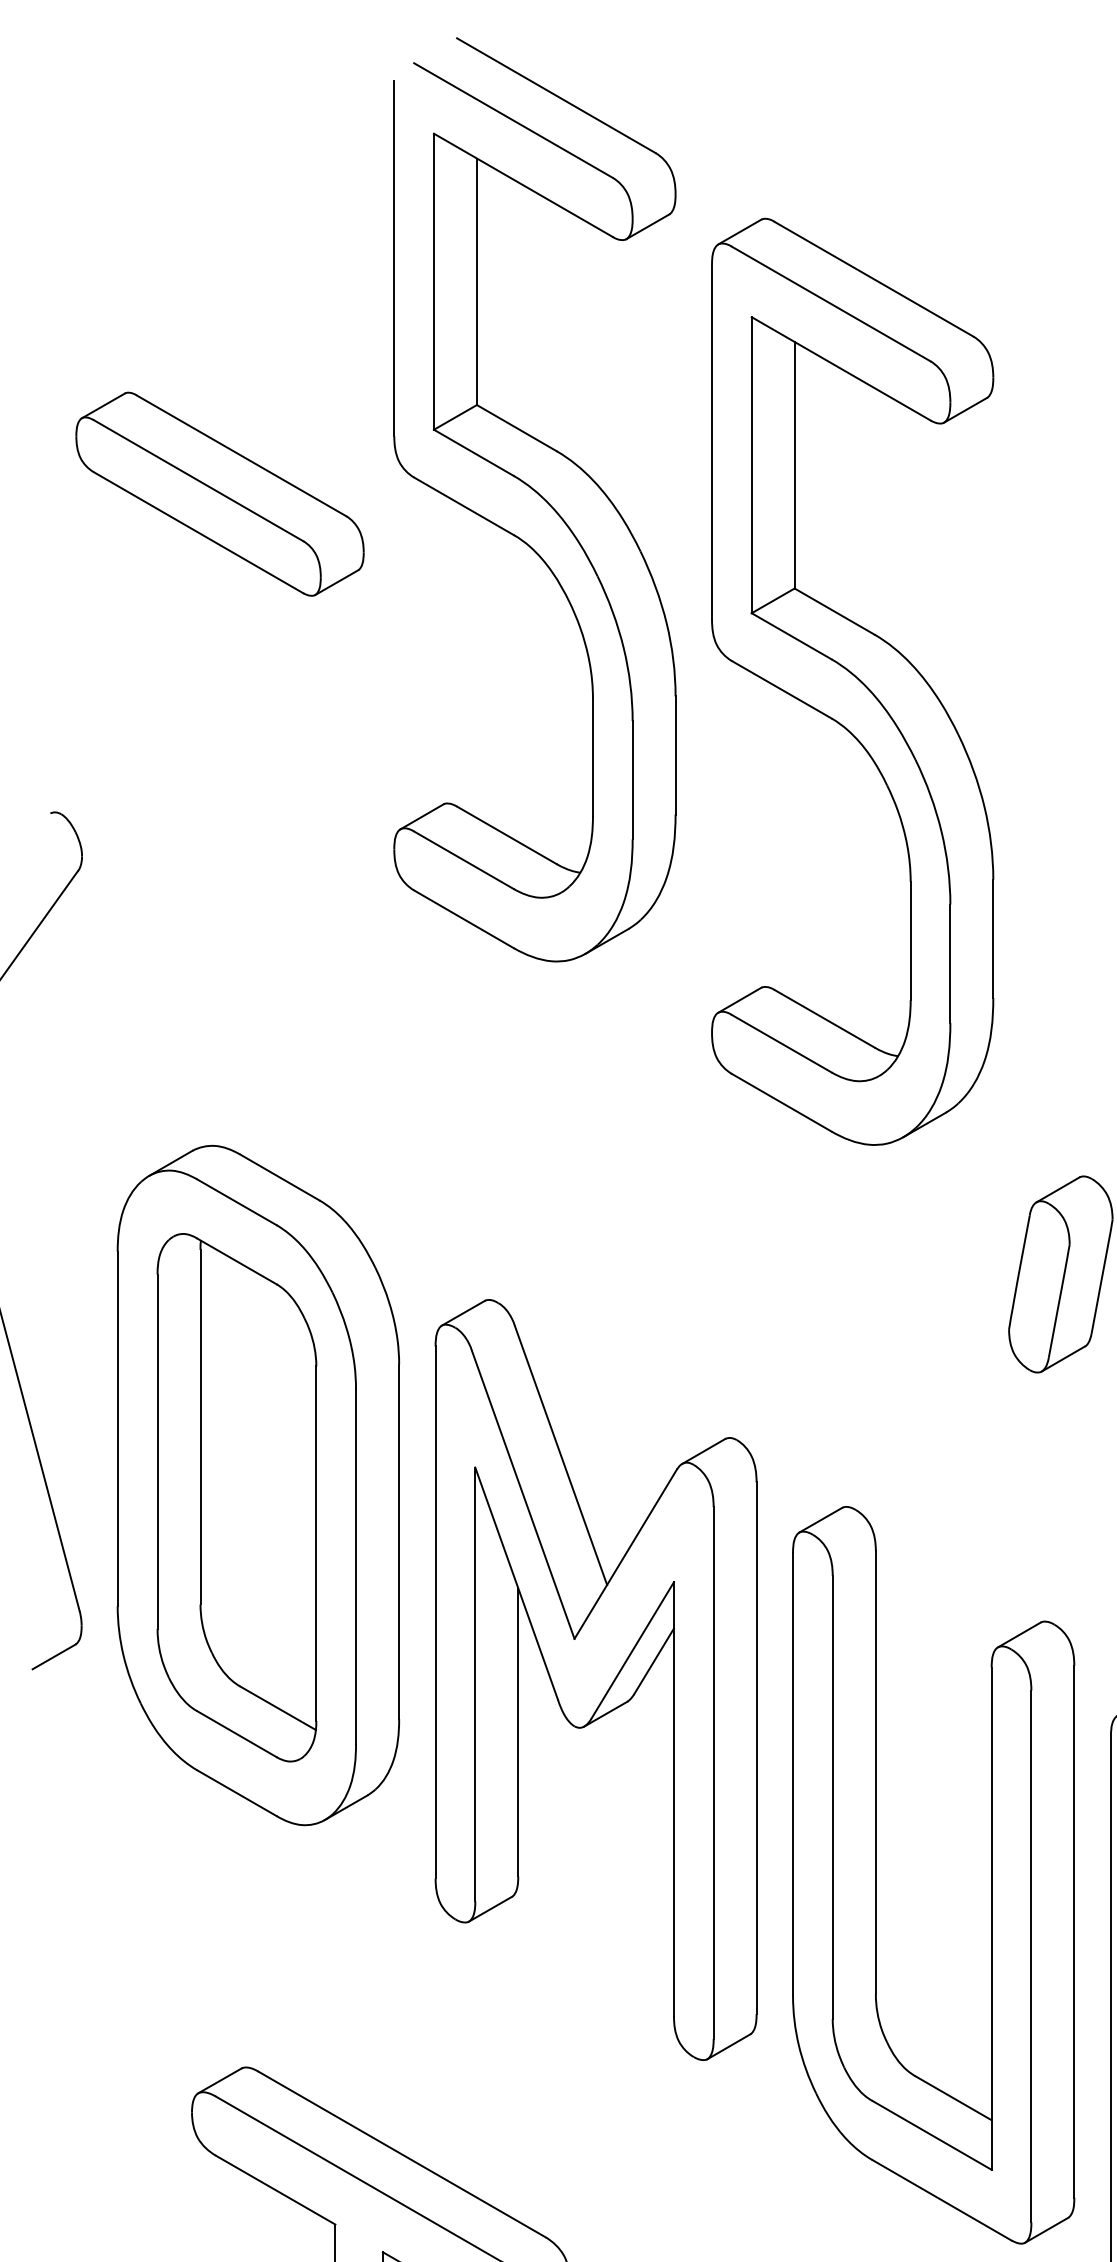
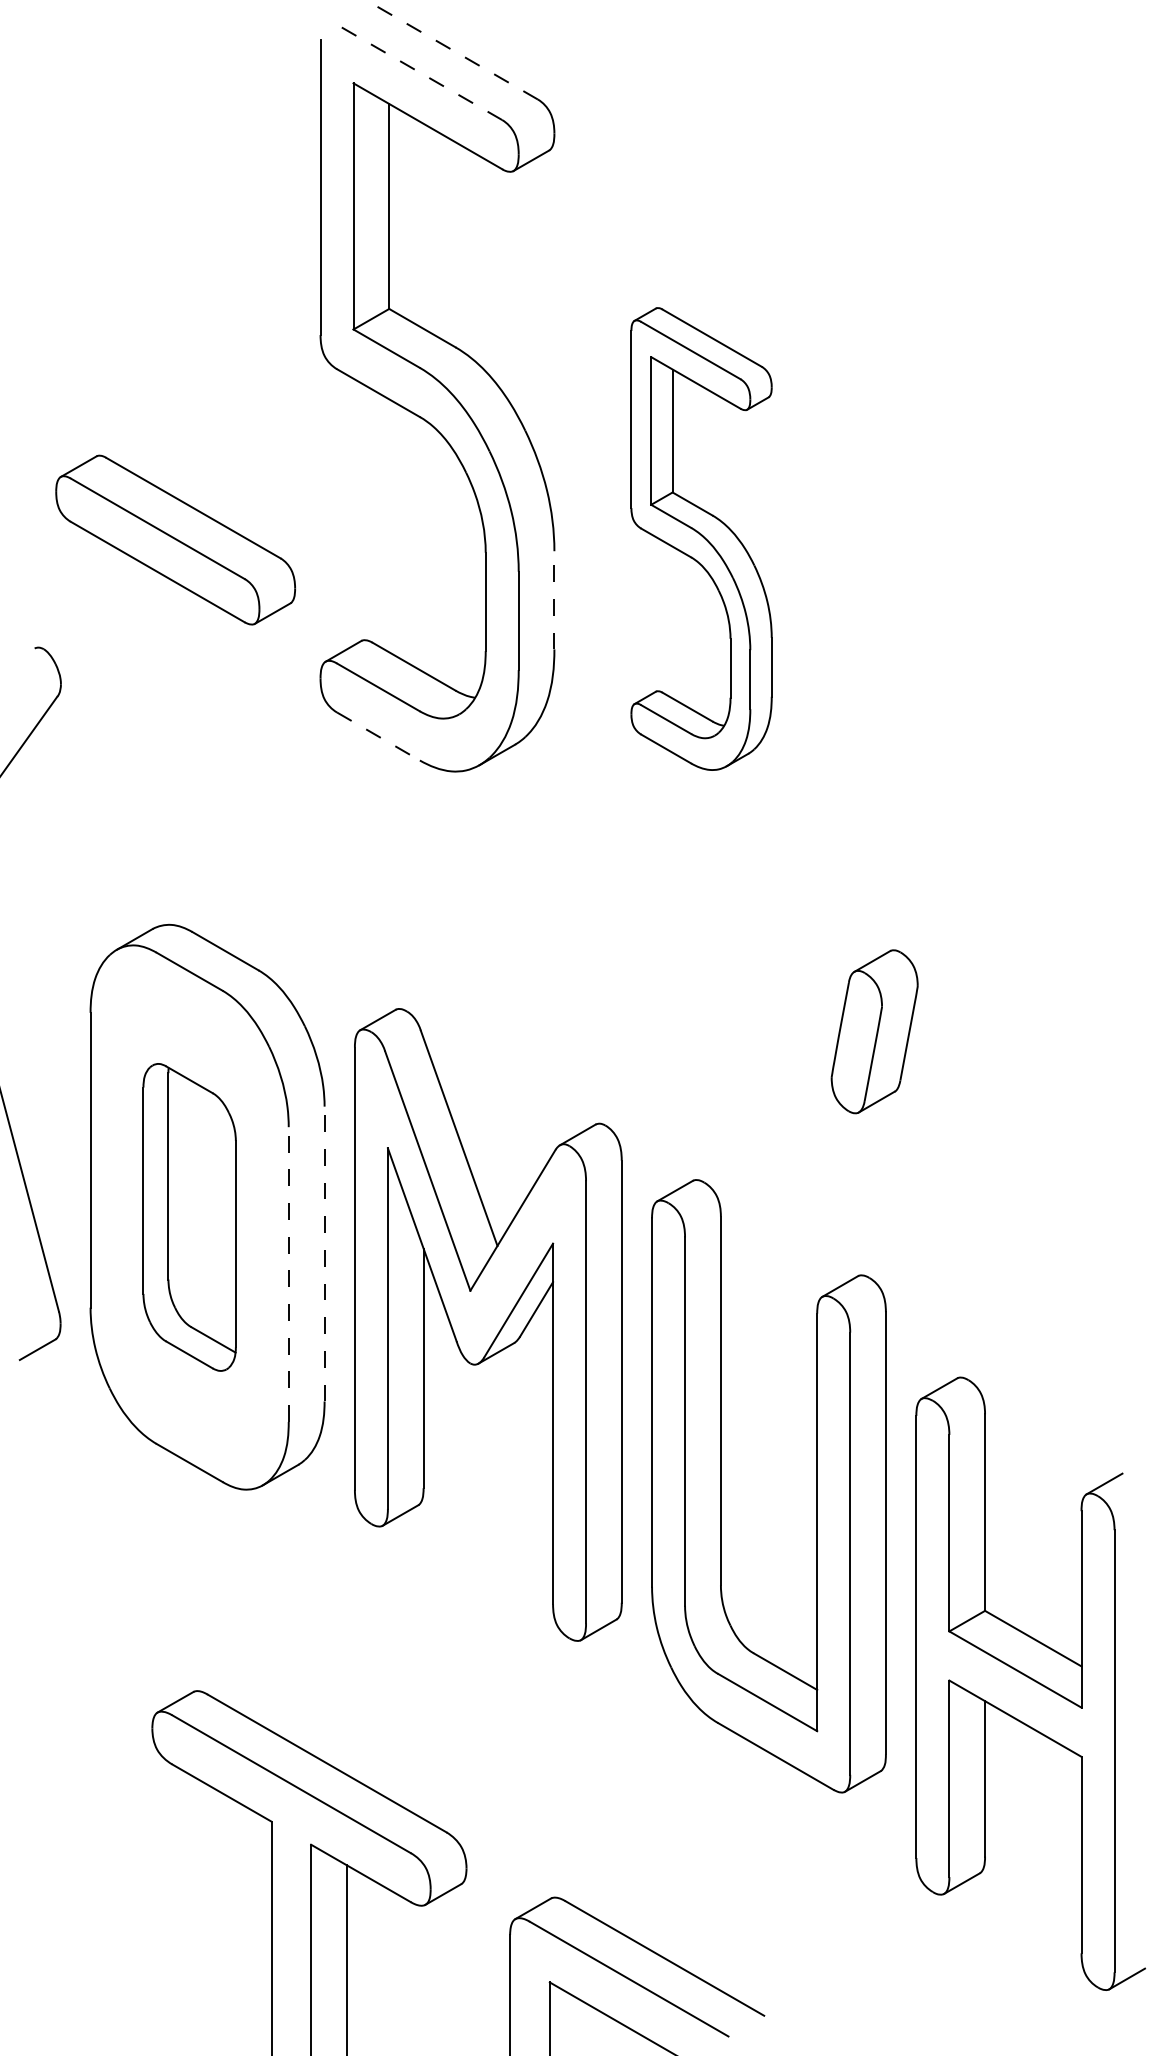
line: (555, 95) -> (454, 51), solid -> dashed
line: (513, 120) -> (419, 72), solid -> dashed
part: (219, 493) -> (175, 539), moved
part: (852, 681) -> (701, 538), size x0.6
line: (675, 754) -> (554, 599), solid -> dashed
line: (463, 919) -> (378, 736), solid -> dashed
part: (236, 1497) -> (189, 1217), size x0.7
line: (399, 1541) -> (324, 1253), solid -> dashed
line: (355, 1566) -> (288, 1274), solid -> dashed
part: (596, 1679) -> (488, 1324), moved
part: (876, 1875) -> (721, 1486), moved

